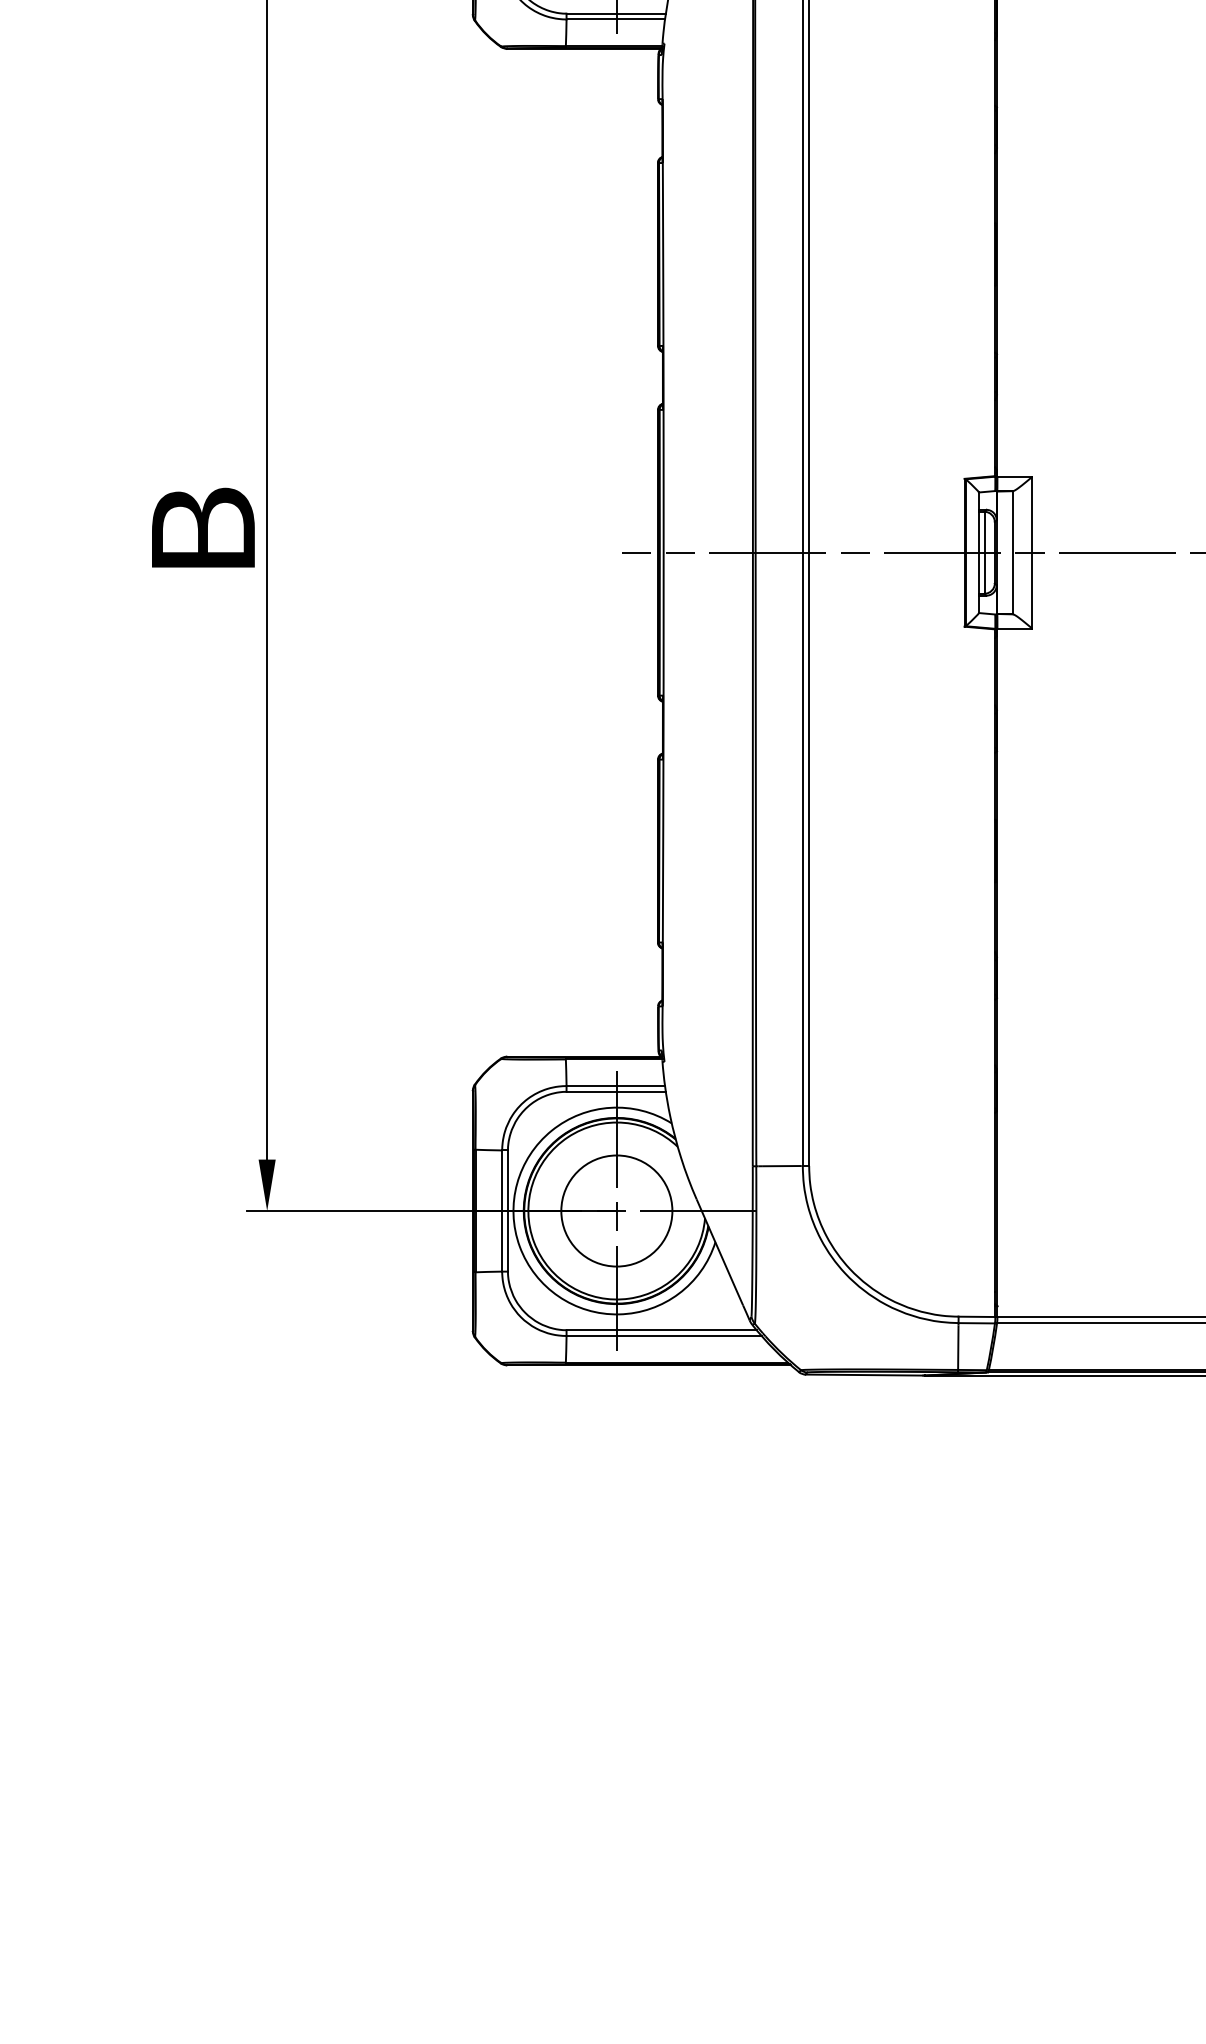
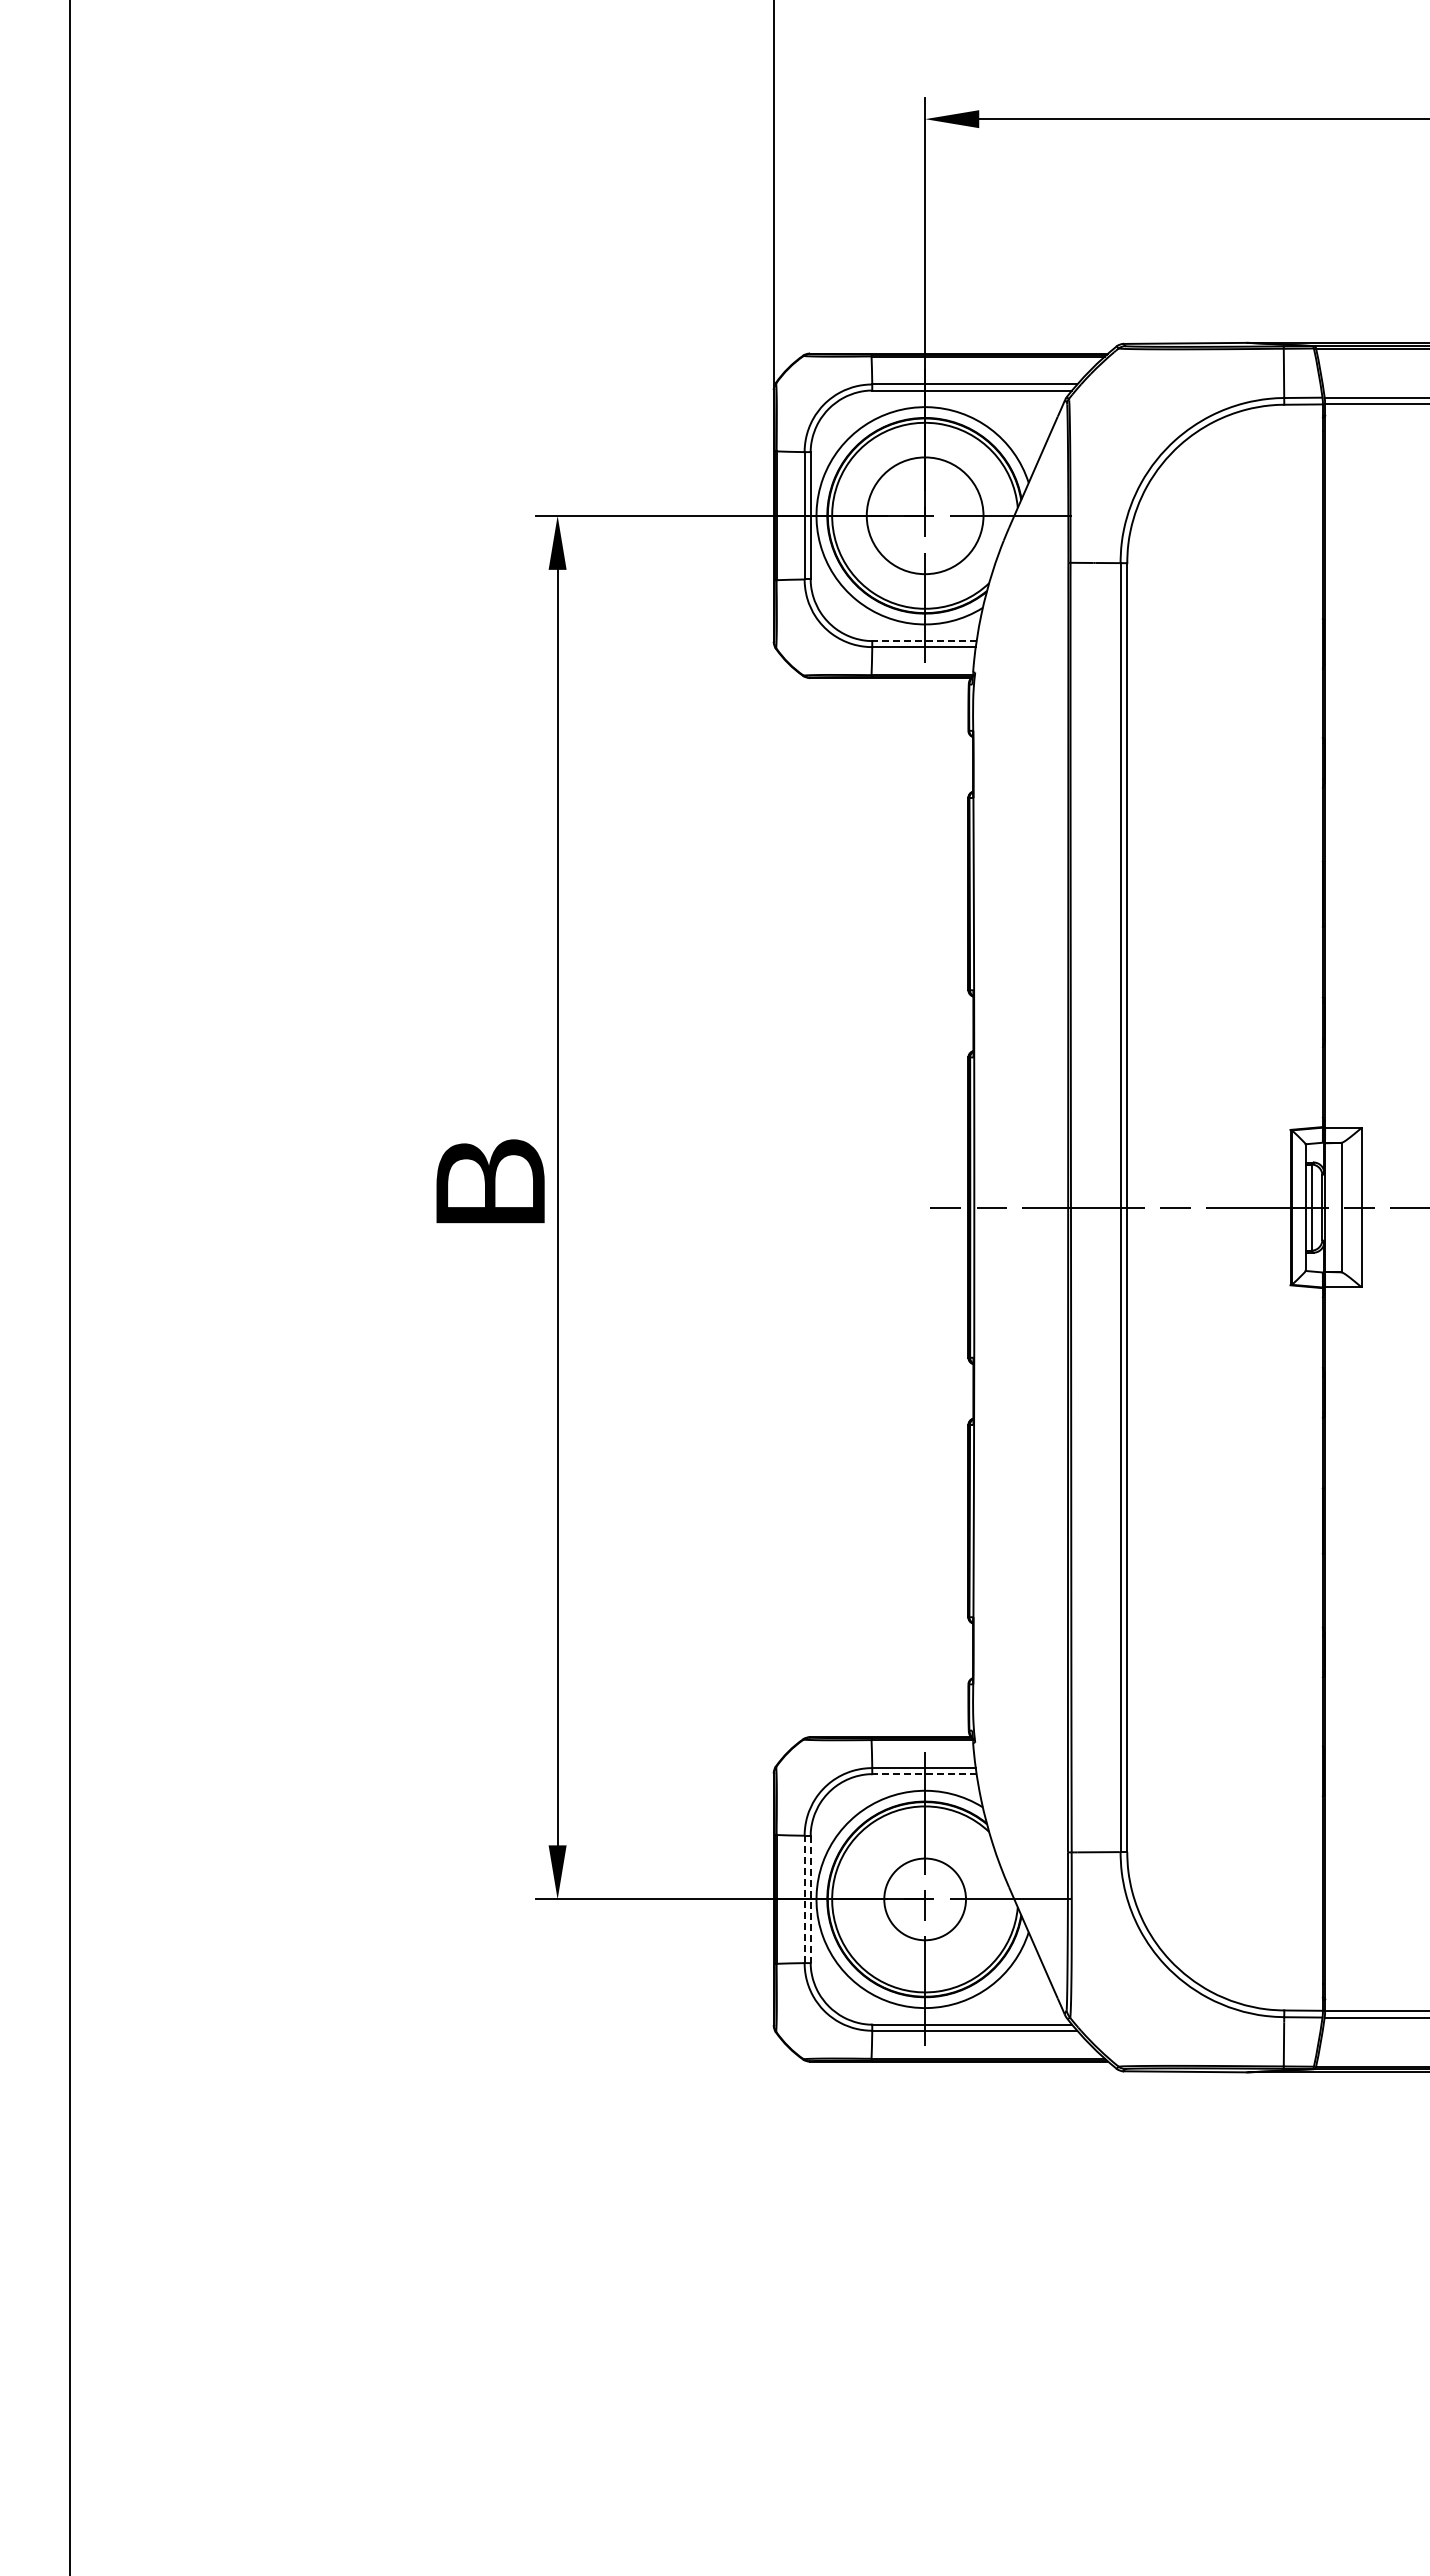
line: (615, 14) -> (923, 641), solid -> dashed
line: (615, 1092) -> (923, 1774), solid -> dashed
line: (502, 1211) -> (804, 1899), solid -> dashed
line: (507, 1211) -> (810, 1899), solid -> dashed
circle: (616, 1211) -> (924, 1899), size x0.7

